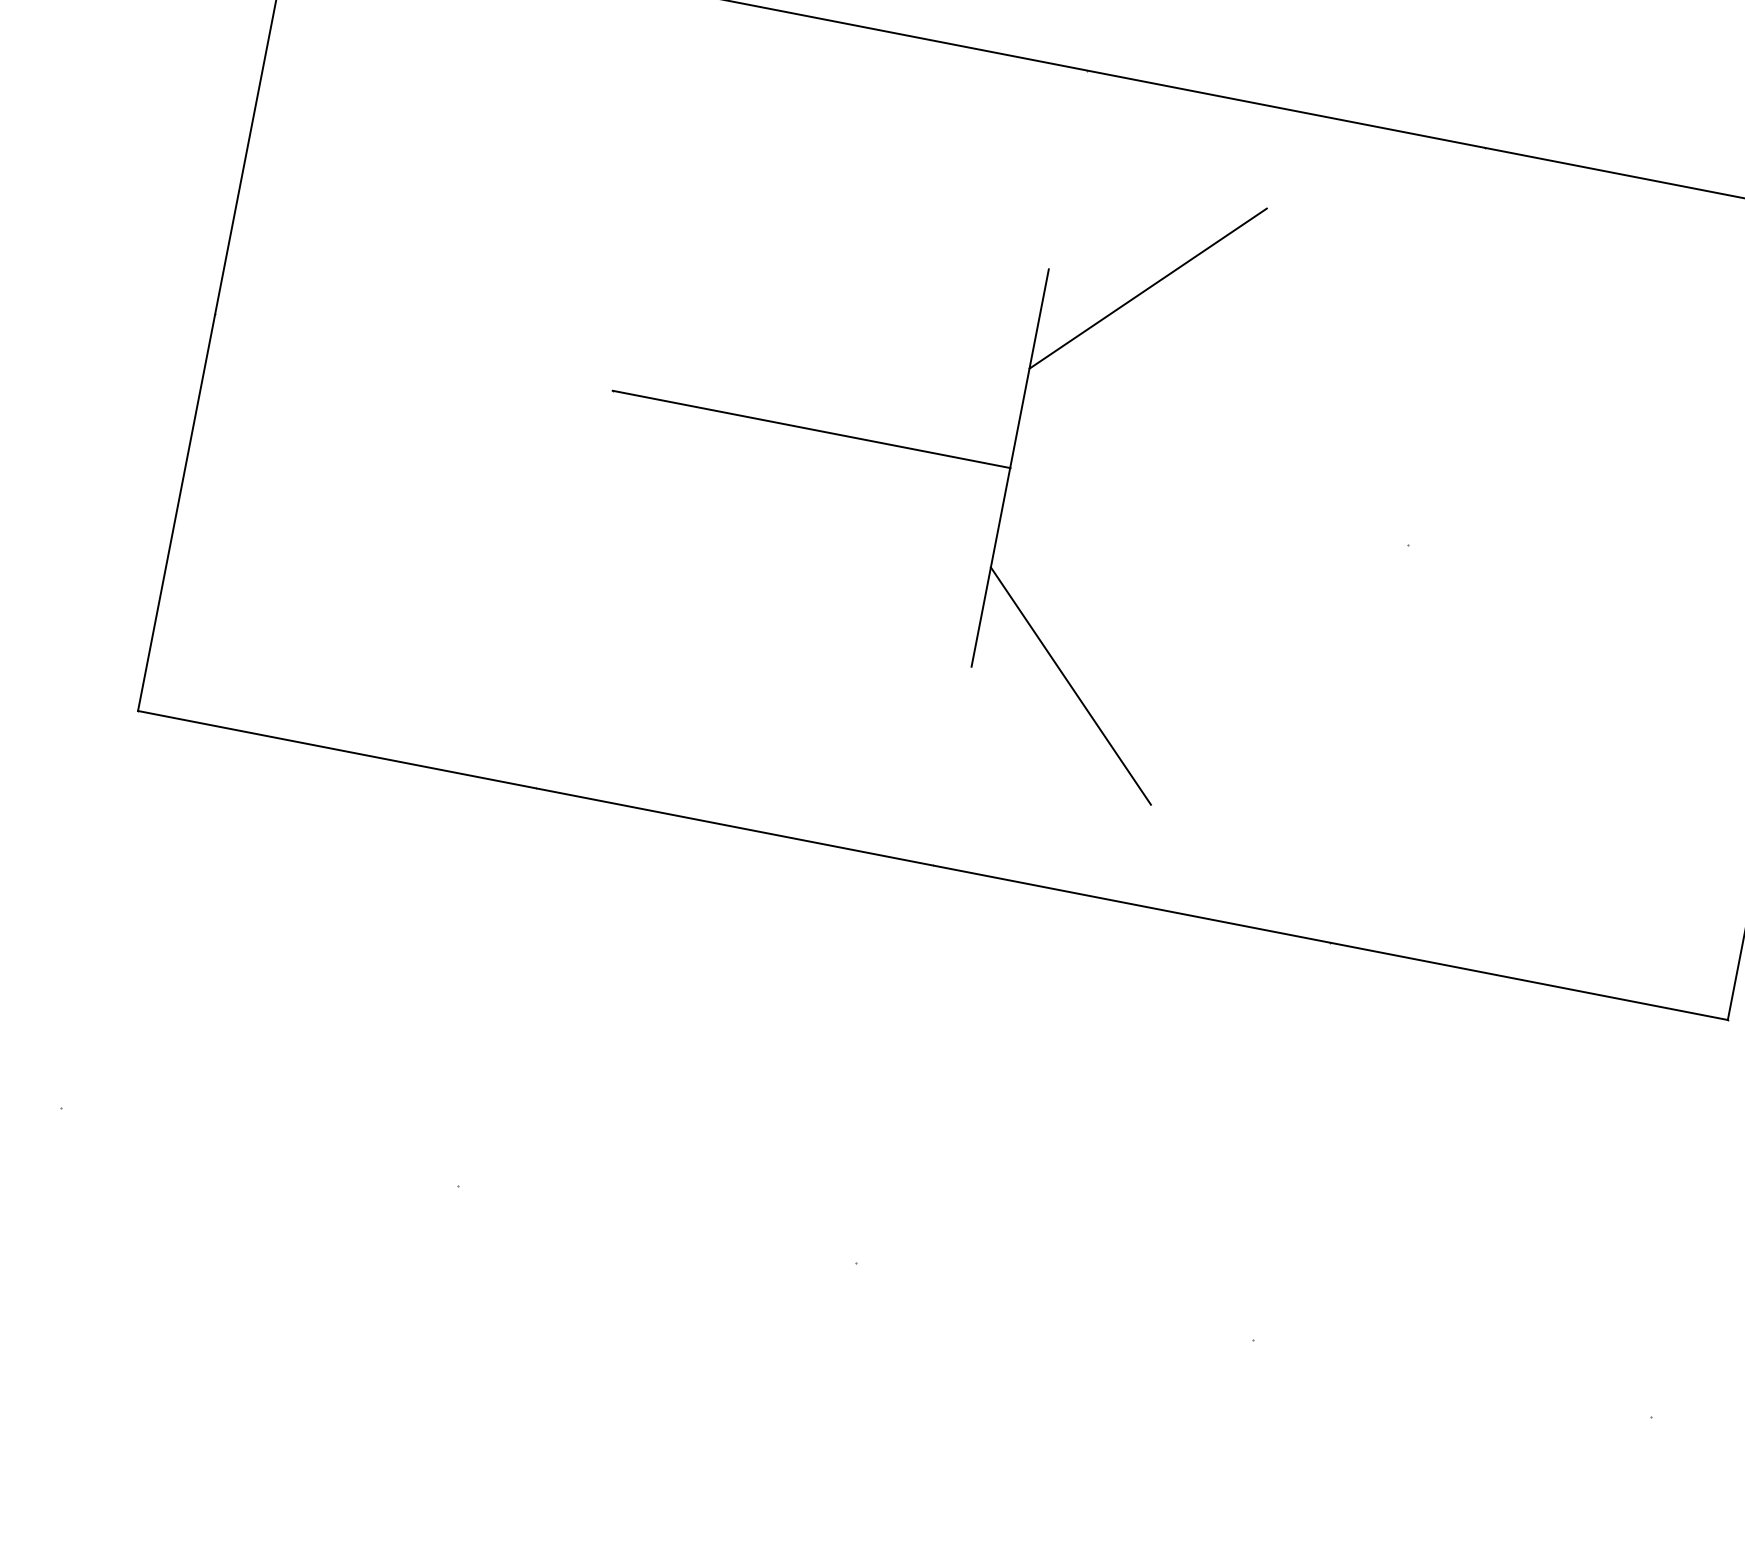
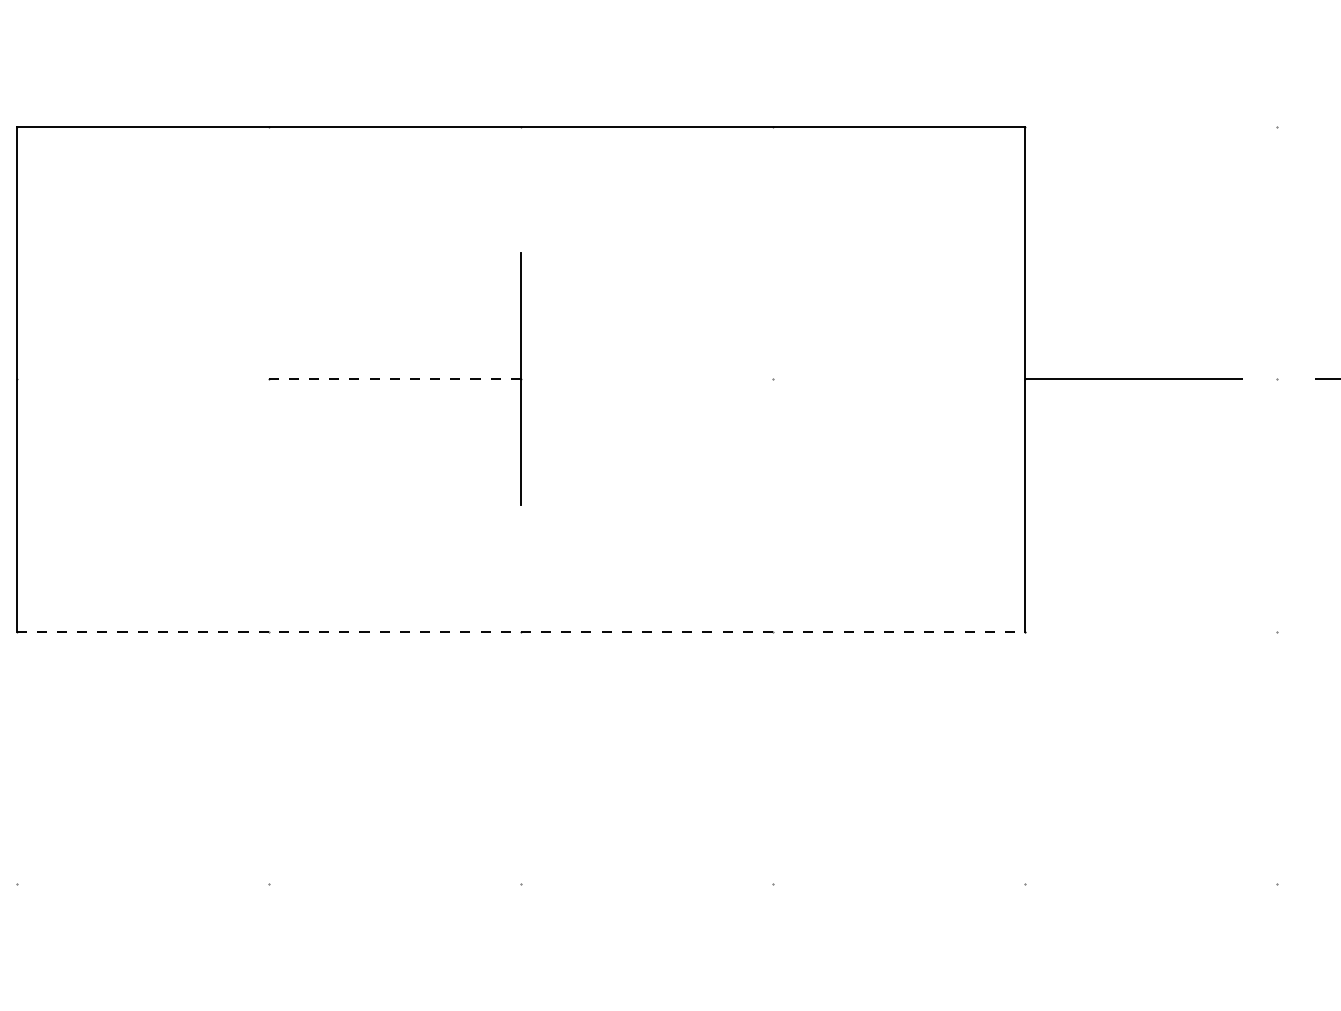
line: (1147, 288) -> (583, 253), removed
line: (812, 429) -> (395, 379), solid -> dashed
line: (1070, 685) -> (583, 505), removed
line: (934, 865) -> (521, 631), solid -> dashed

